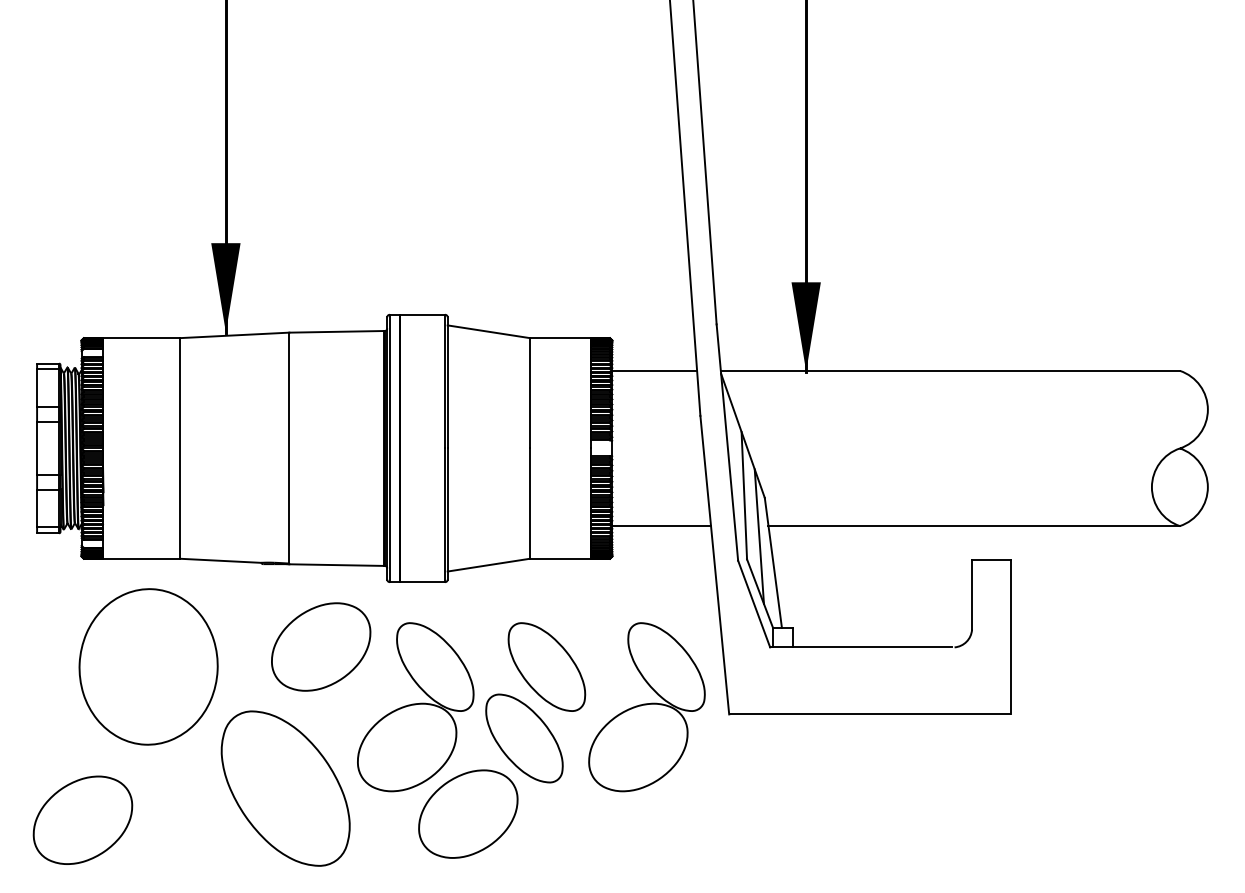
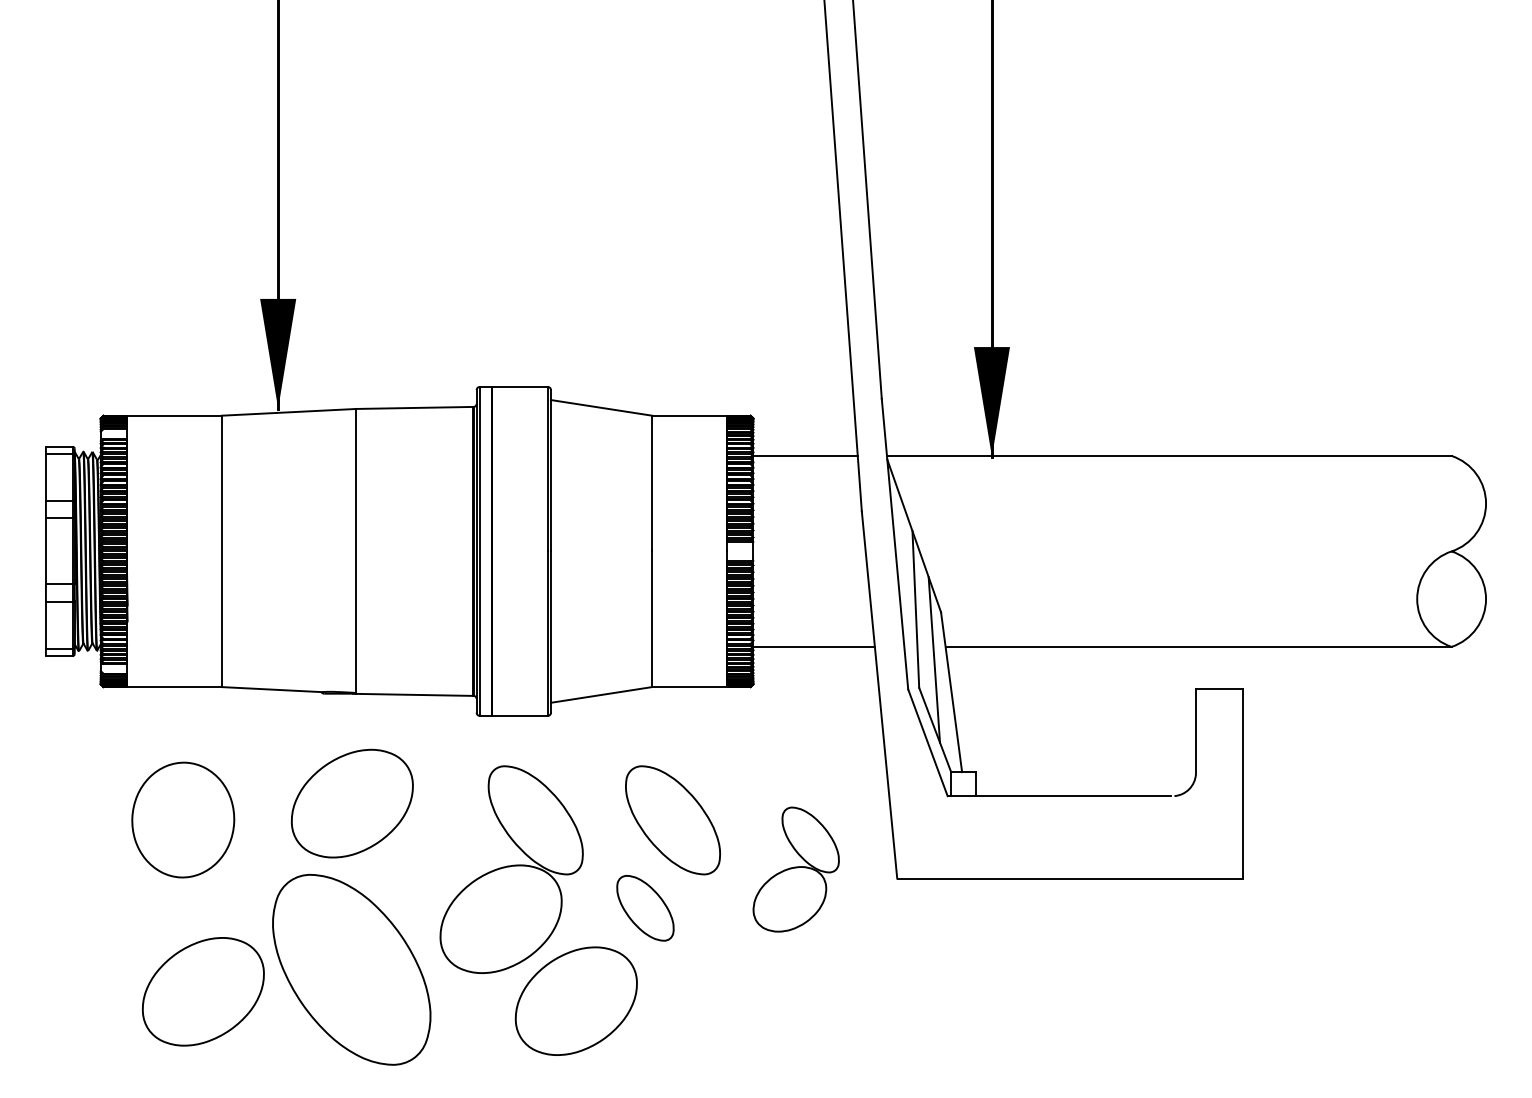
part: (320, 646) -> (351, 803), moved
part: (148, 666) -> (183, 819), size x0.6
part: (647, 707) -> (796, 869), size x0.6
part: (524, 738) -> (645, 908), size x0.6
part: (82, 820) -> (202, 991), moved

